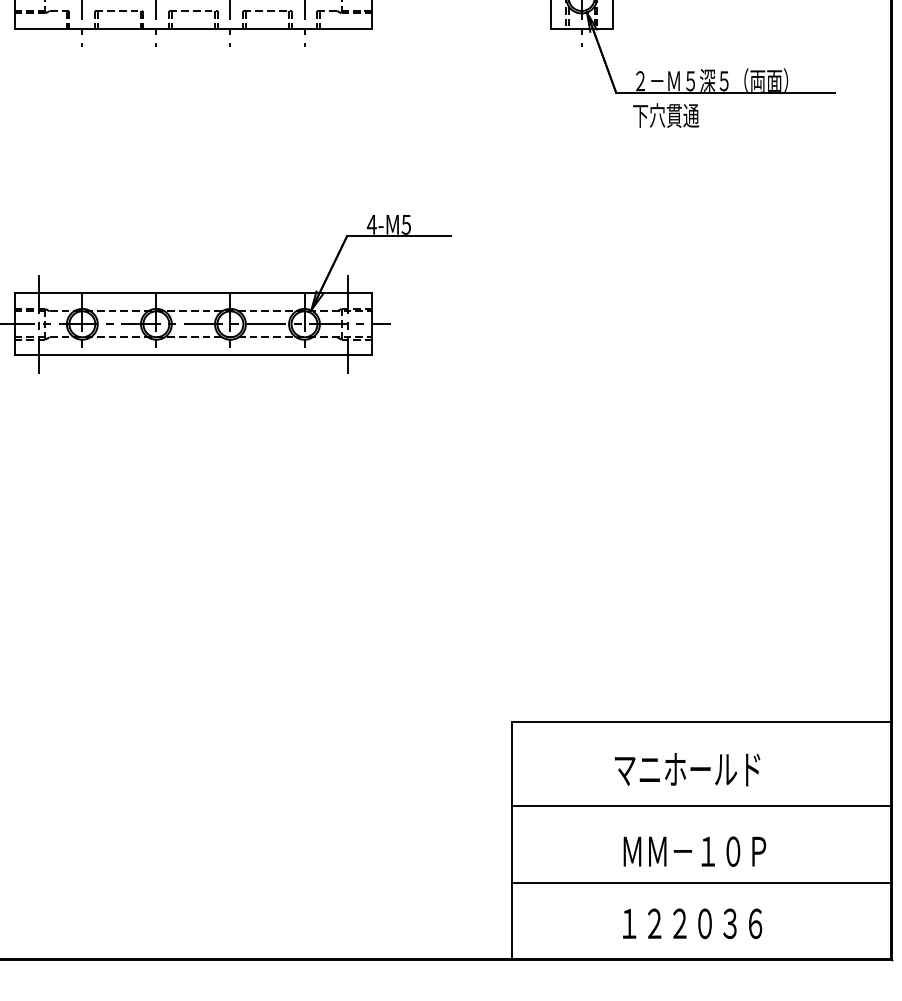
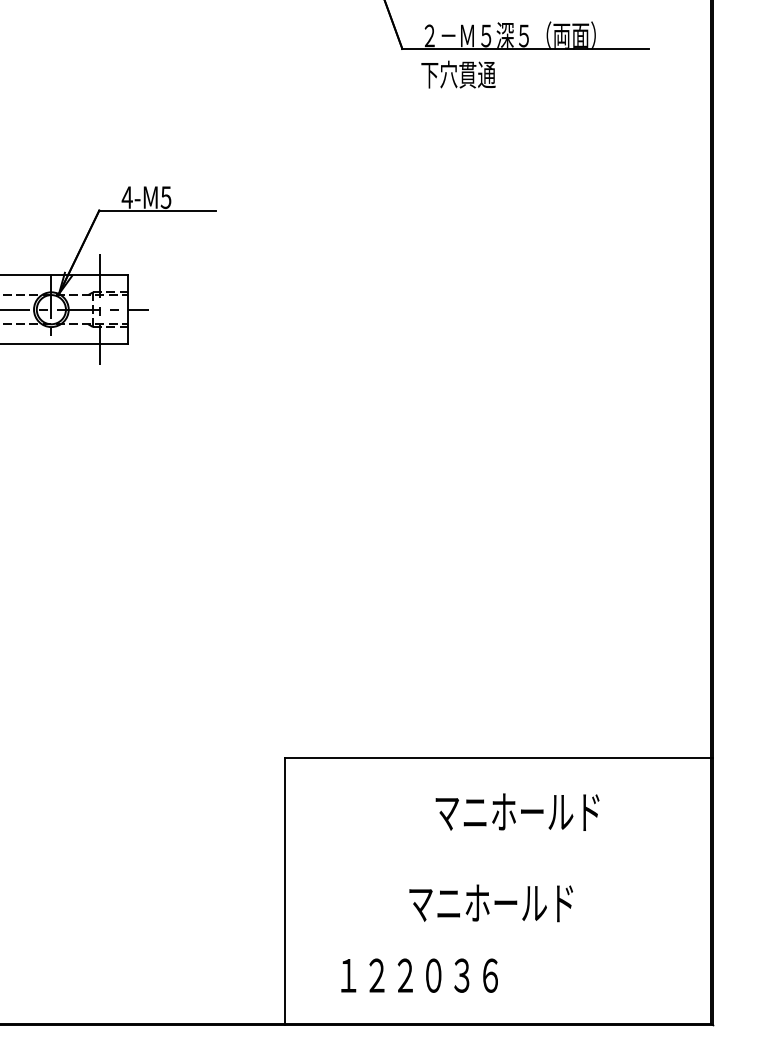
text: (687, 769) -> (517, 812), moved
line: (701, 805) -> (498, 851), removed
text: (694, 851) -> (490, 903), ＭＭ－１０Ｐ -> マニホールド
line: (701, 882) -> (498, 938), removed
text: (692, 923) -> (419, 975), moved

